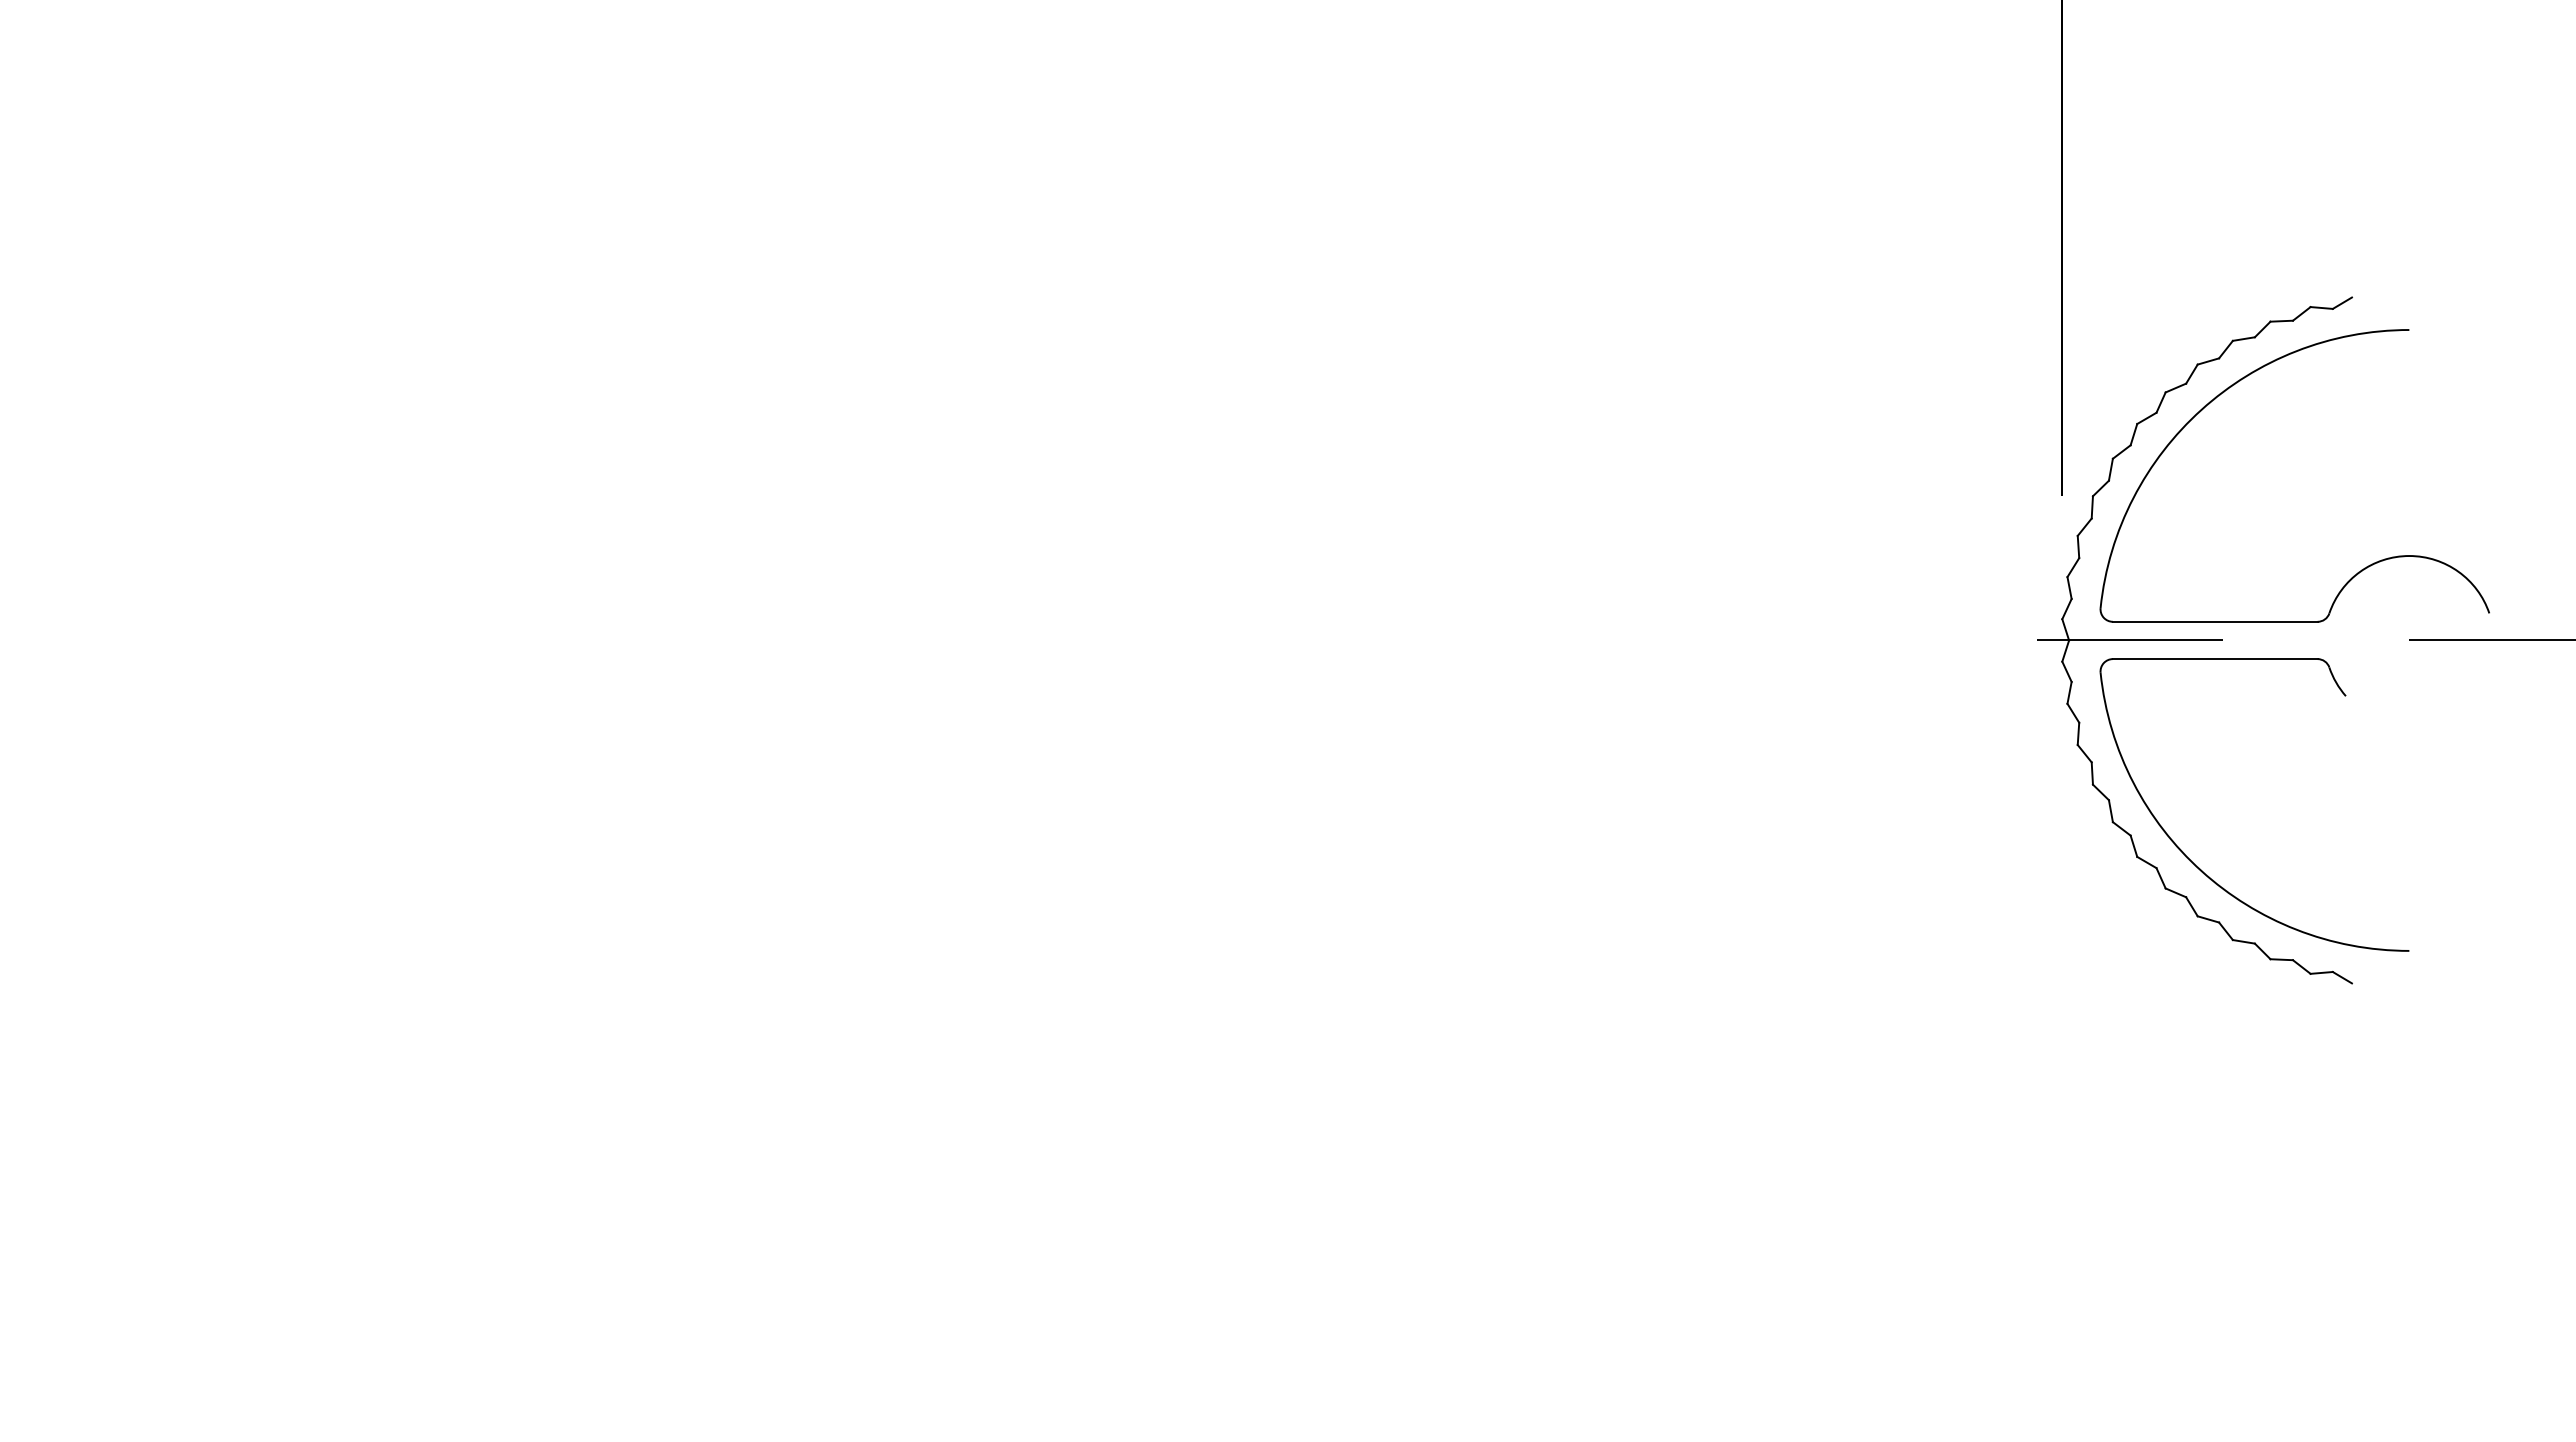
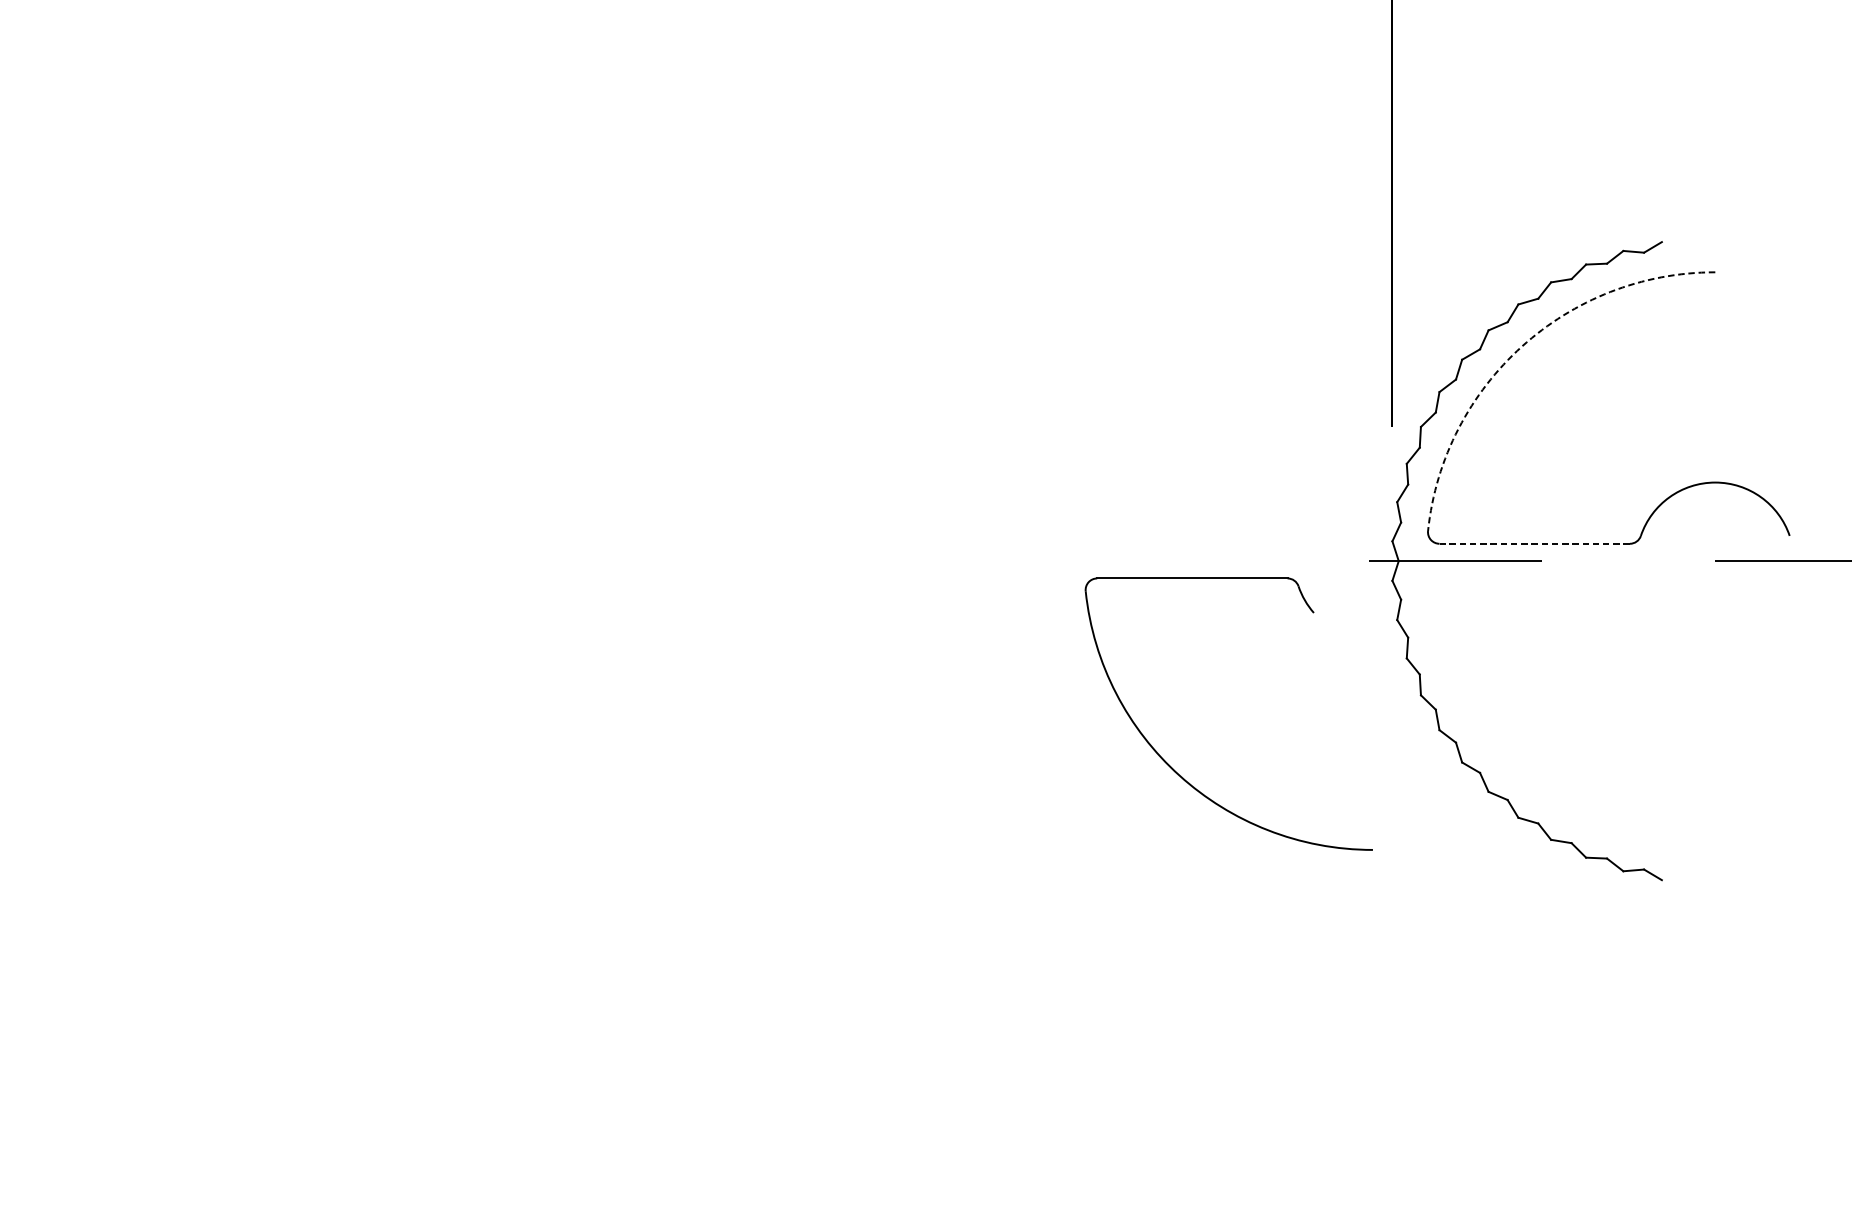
arc: (2201, 409) -> (1521, 346), solid -> dashed
line: (2214, 621) -> (1534, 543), solid -> dashed
part: (2198, 866) -> (1176, 771), moved

